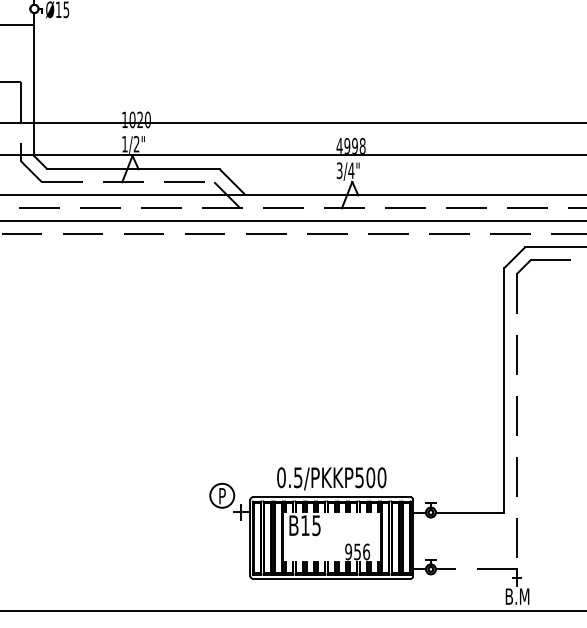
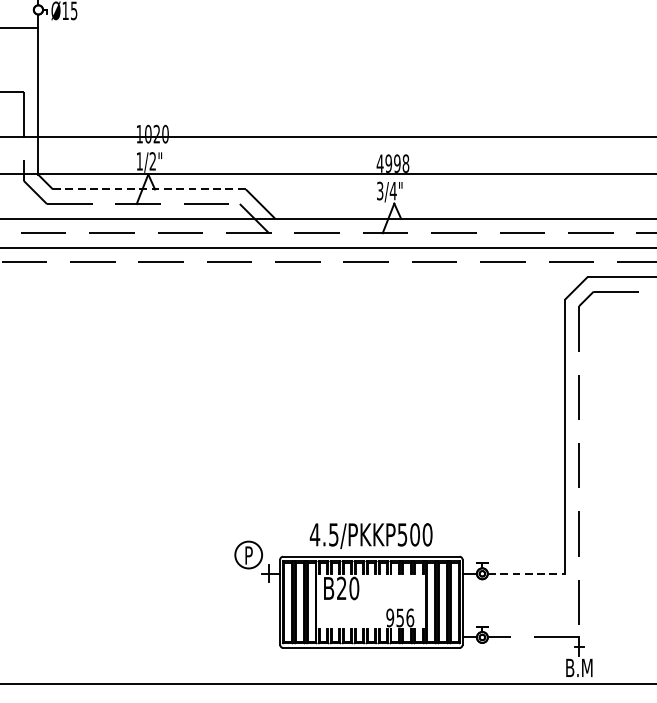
line: (134, 169) -> (150, 189), solid -> dashed
text: (281, 477) -> (315, 534), 0.5/PKKP500 -> 4.5/PKKP500
line: (470, 512) -> (526, 573), solid -> dashed
text: (310, 525) -> (347, 588), B15 -> B20

